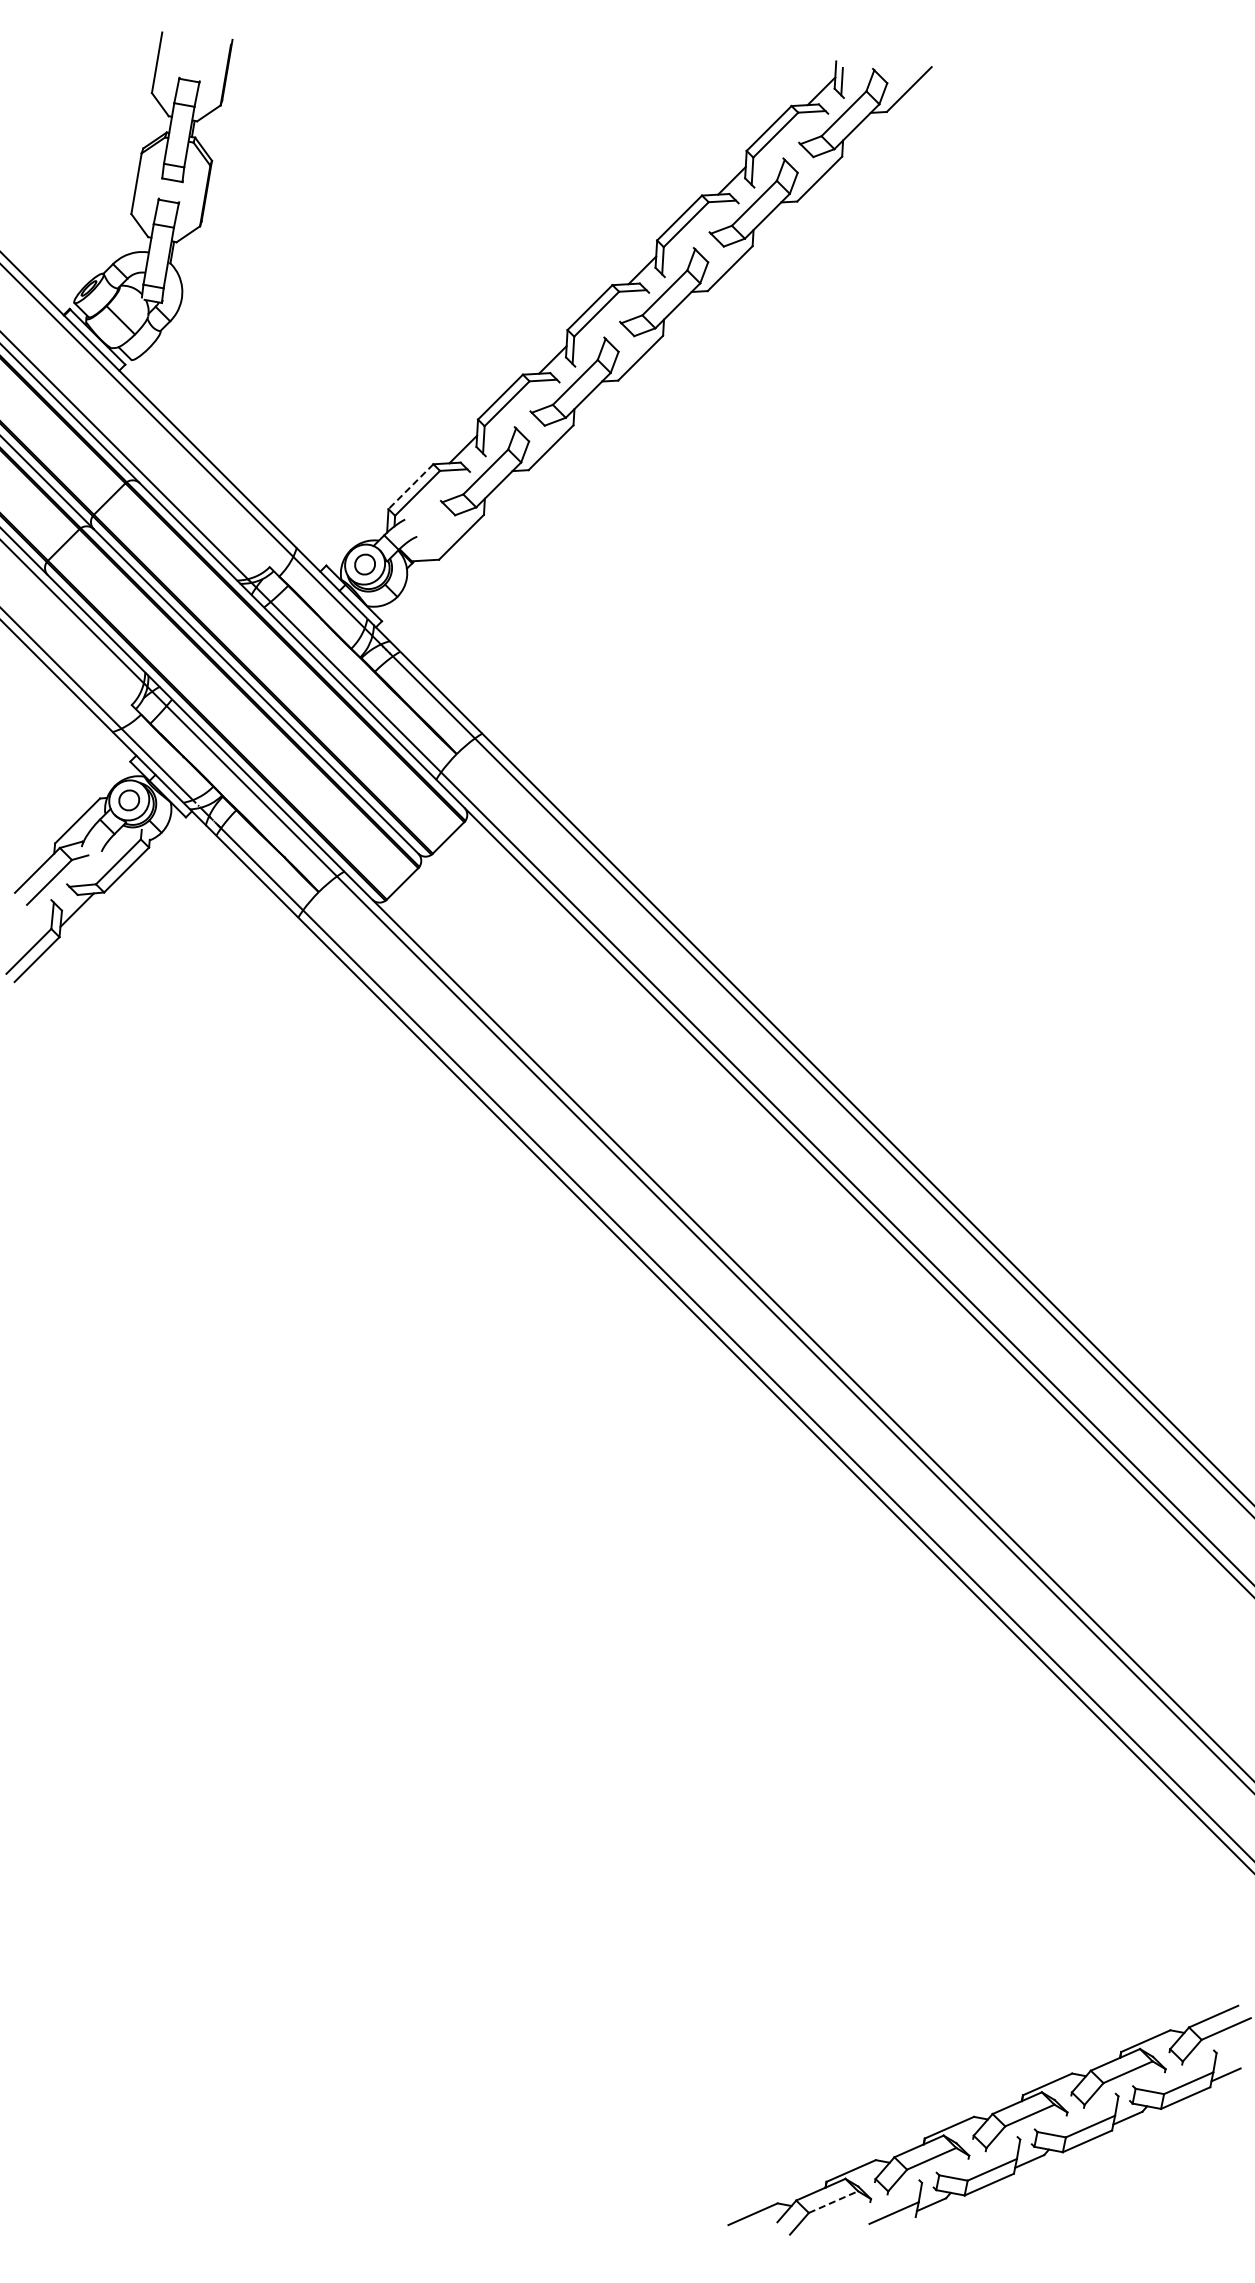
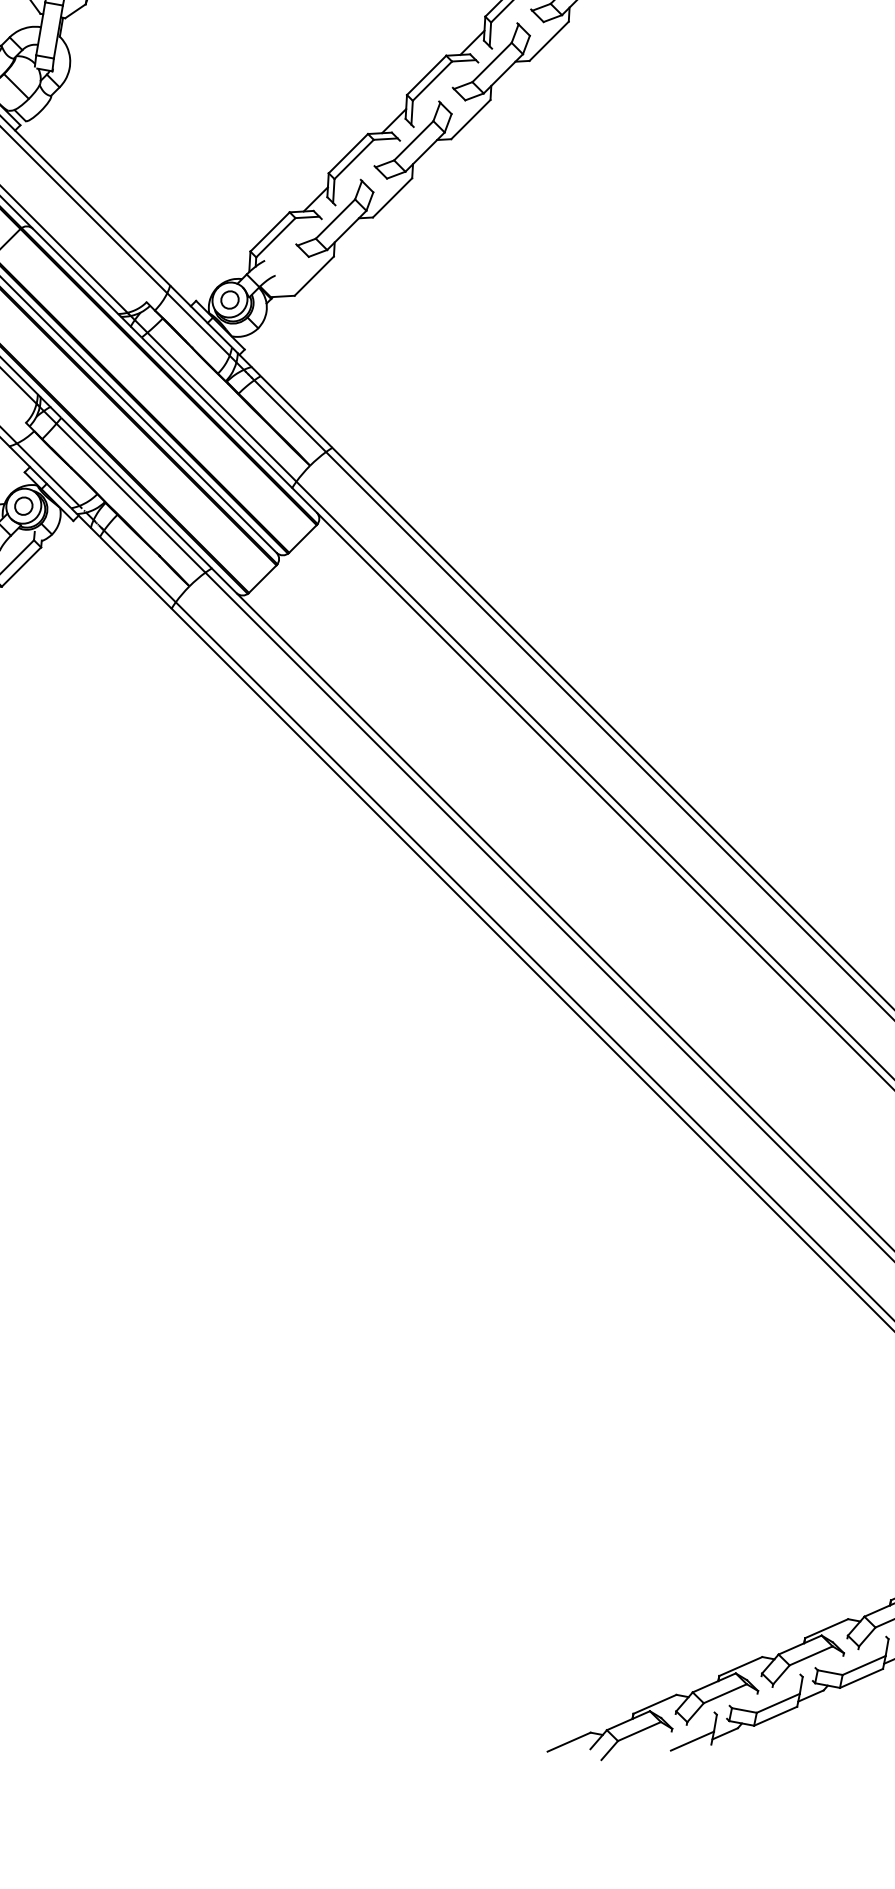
line: (410, 486) -> (269, 231), dashed -> solid
line: (833, 2202) -> (639, 1731), dashed -> solid

